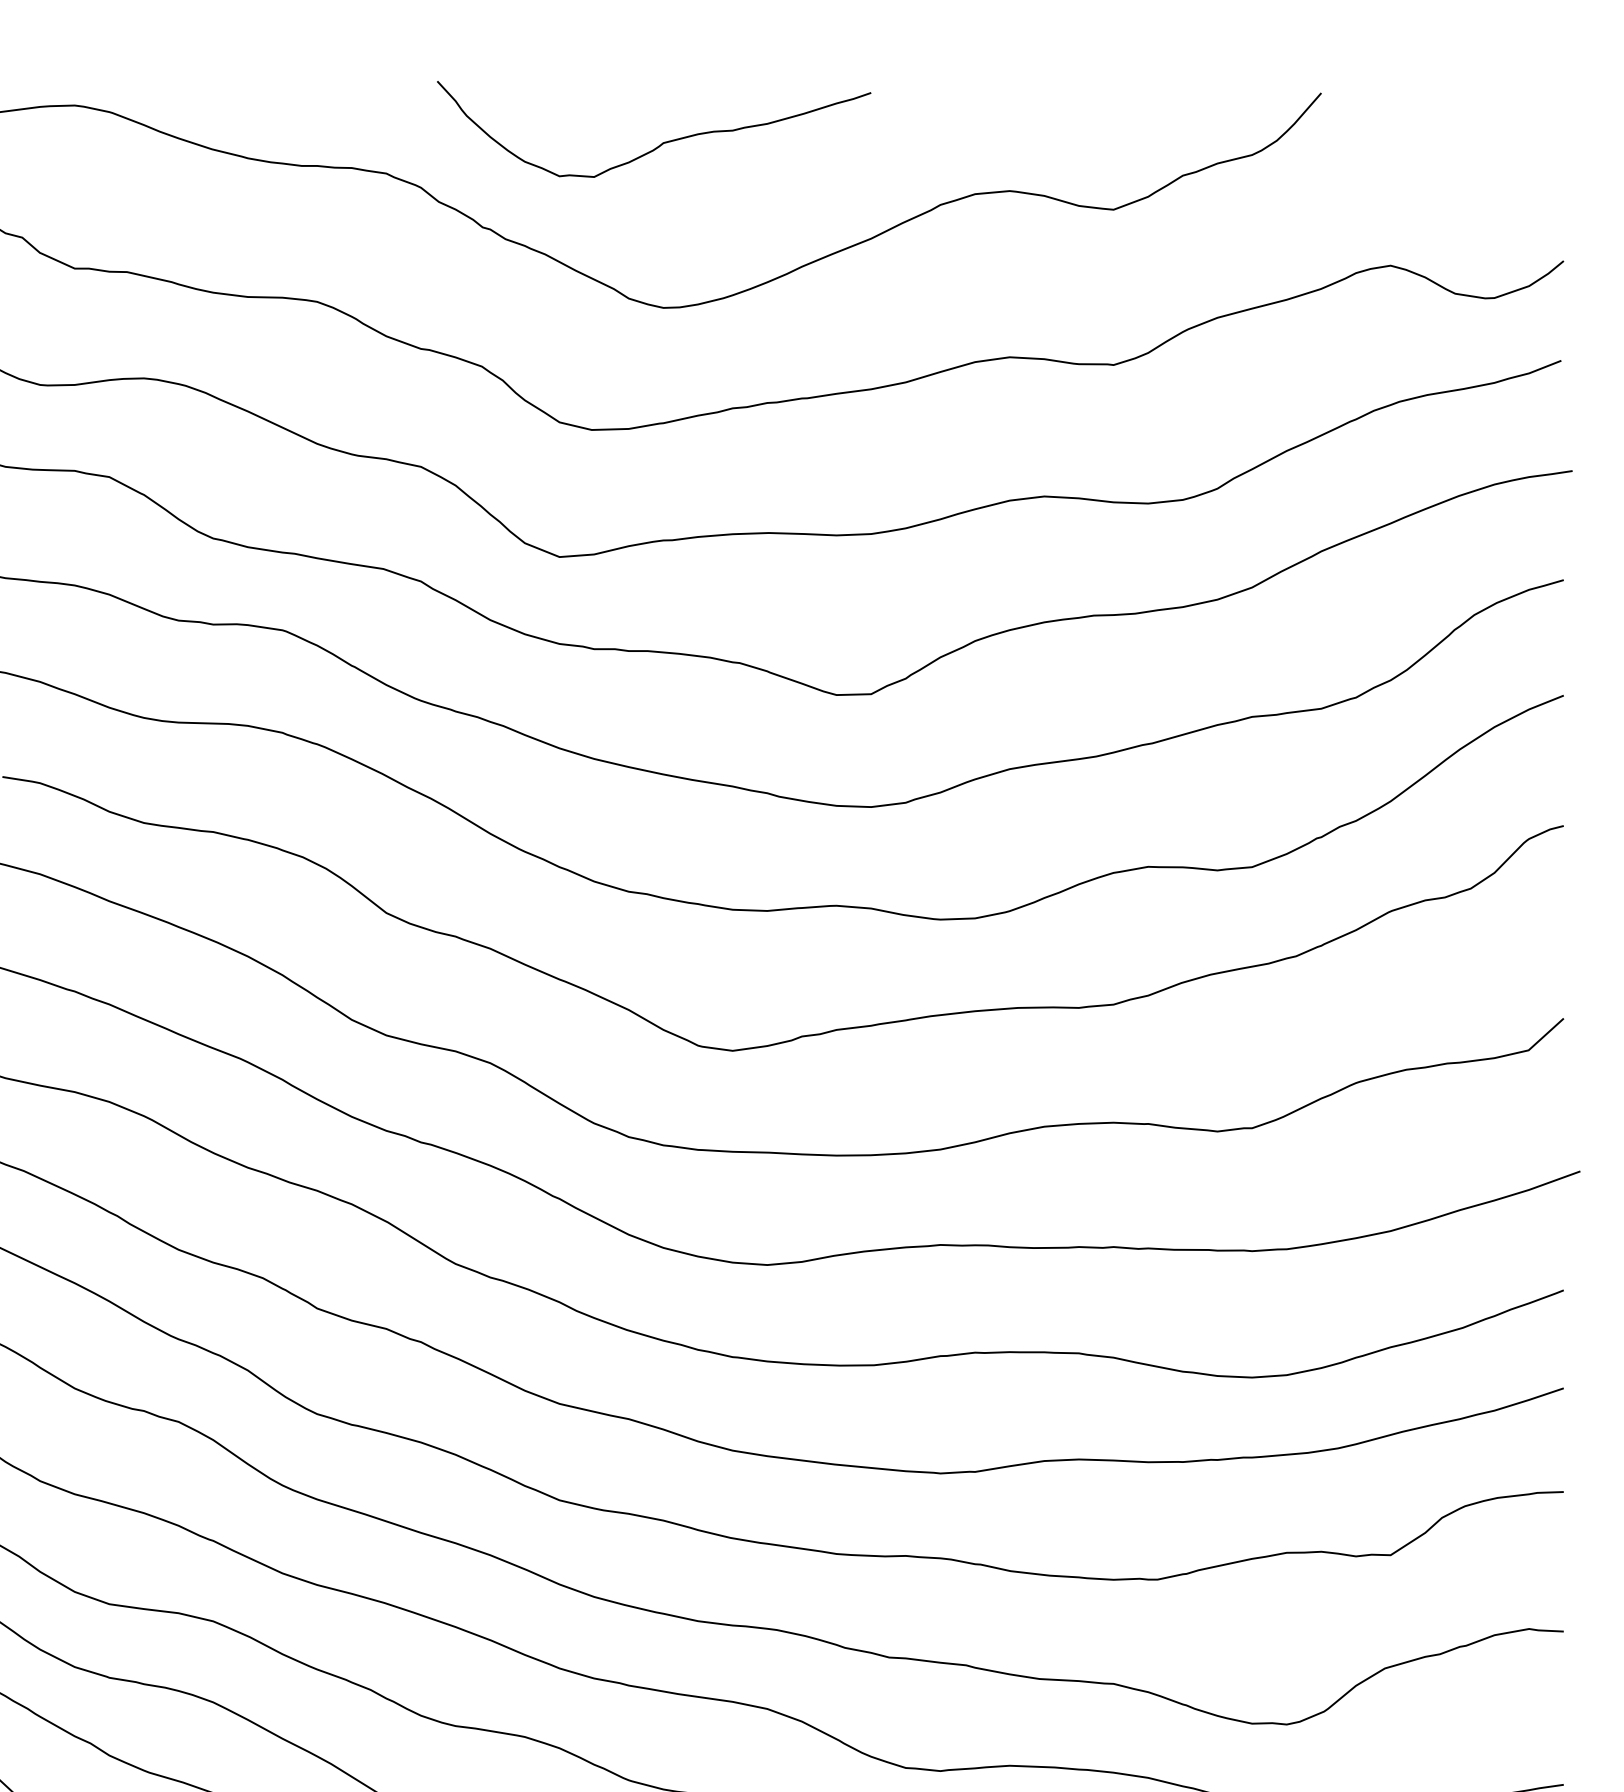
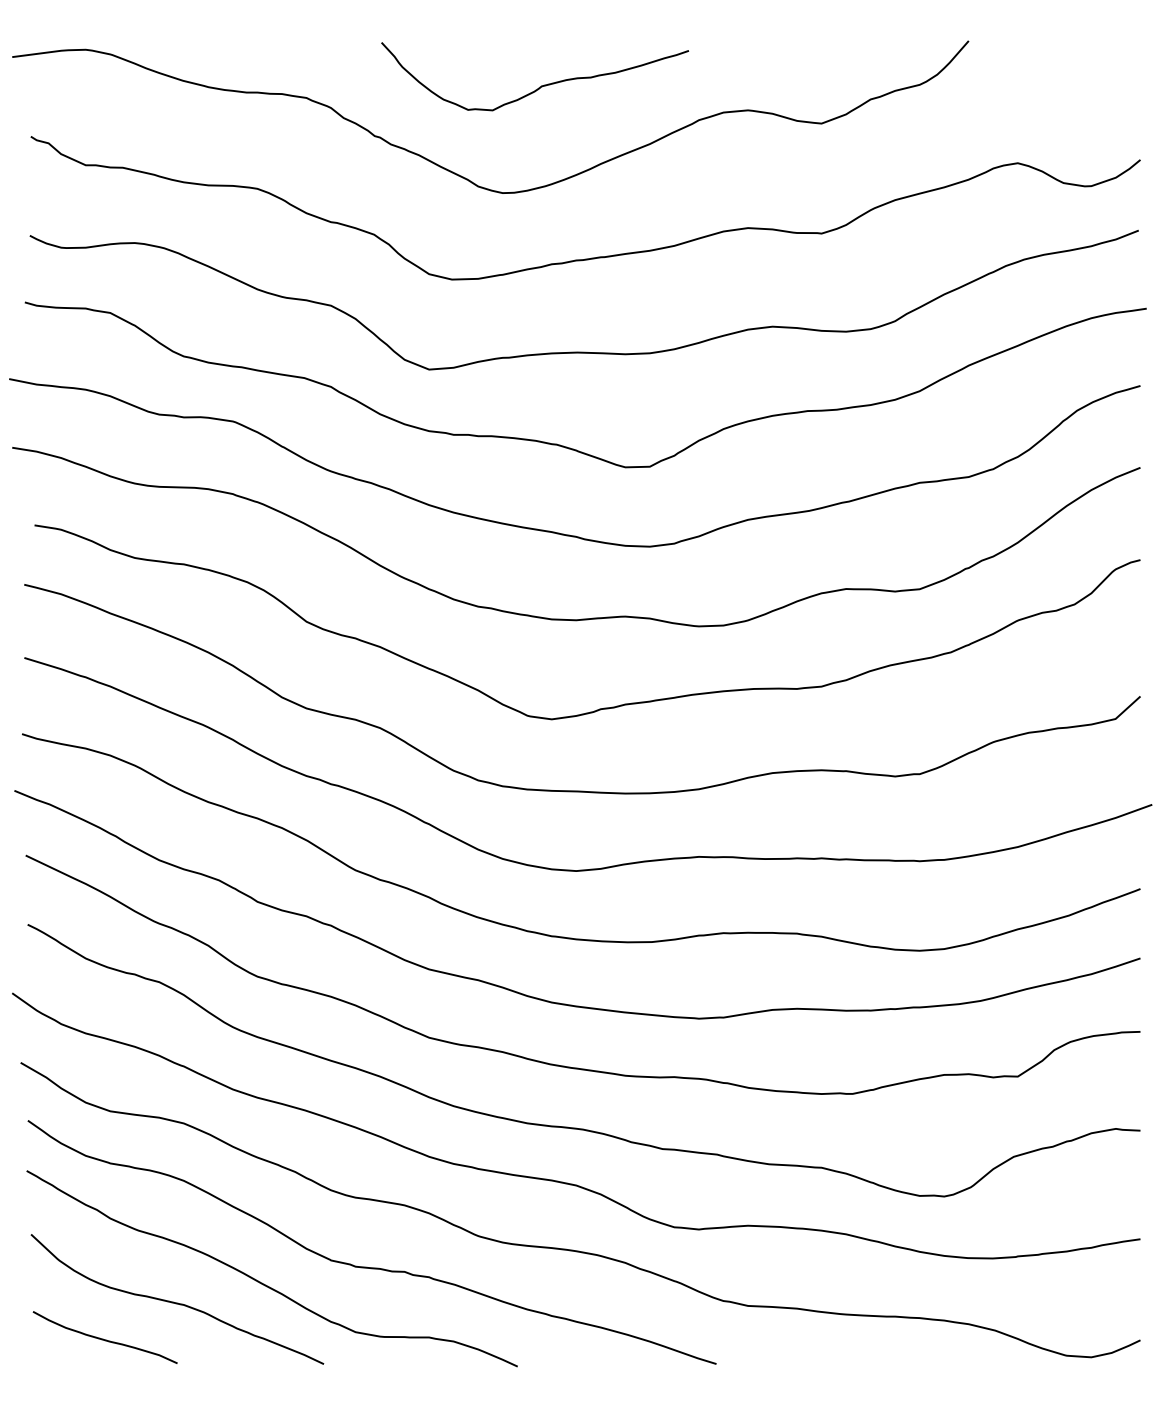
curve: (663, 141) -> (541, 85), moved

